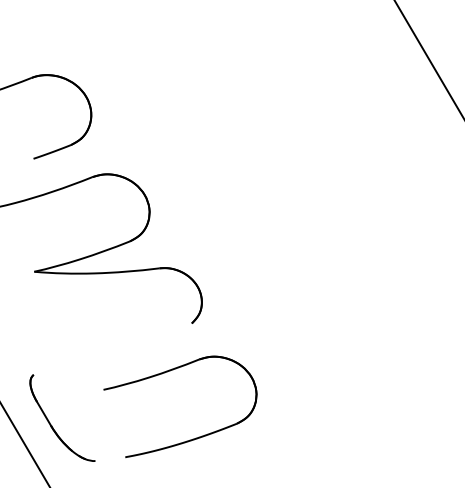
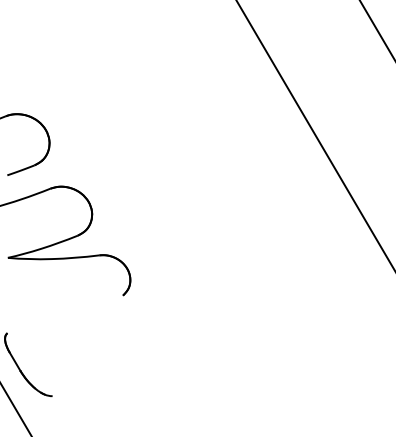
part: (192, 438) -> (123, 379), removed

